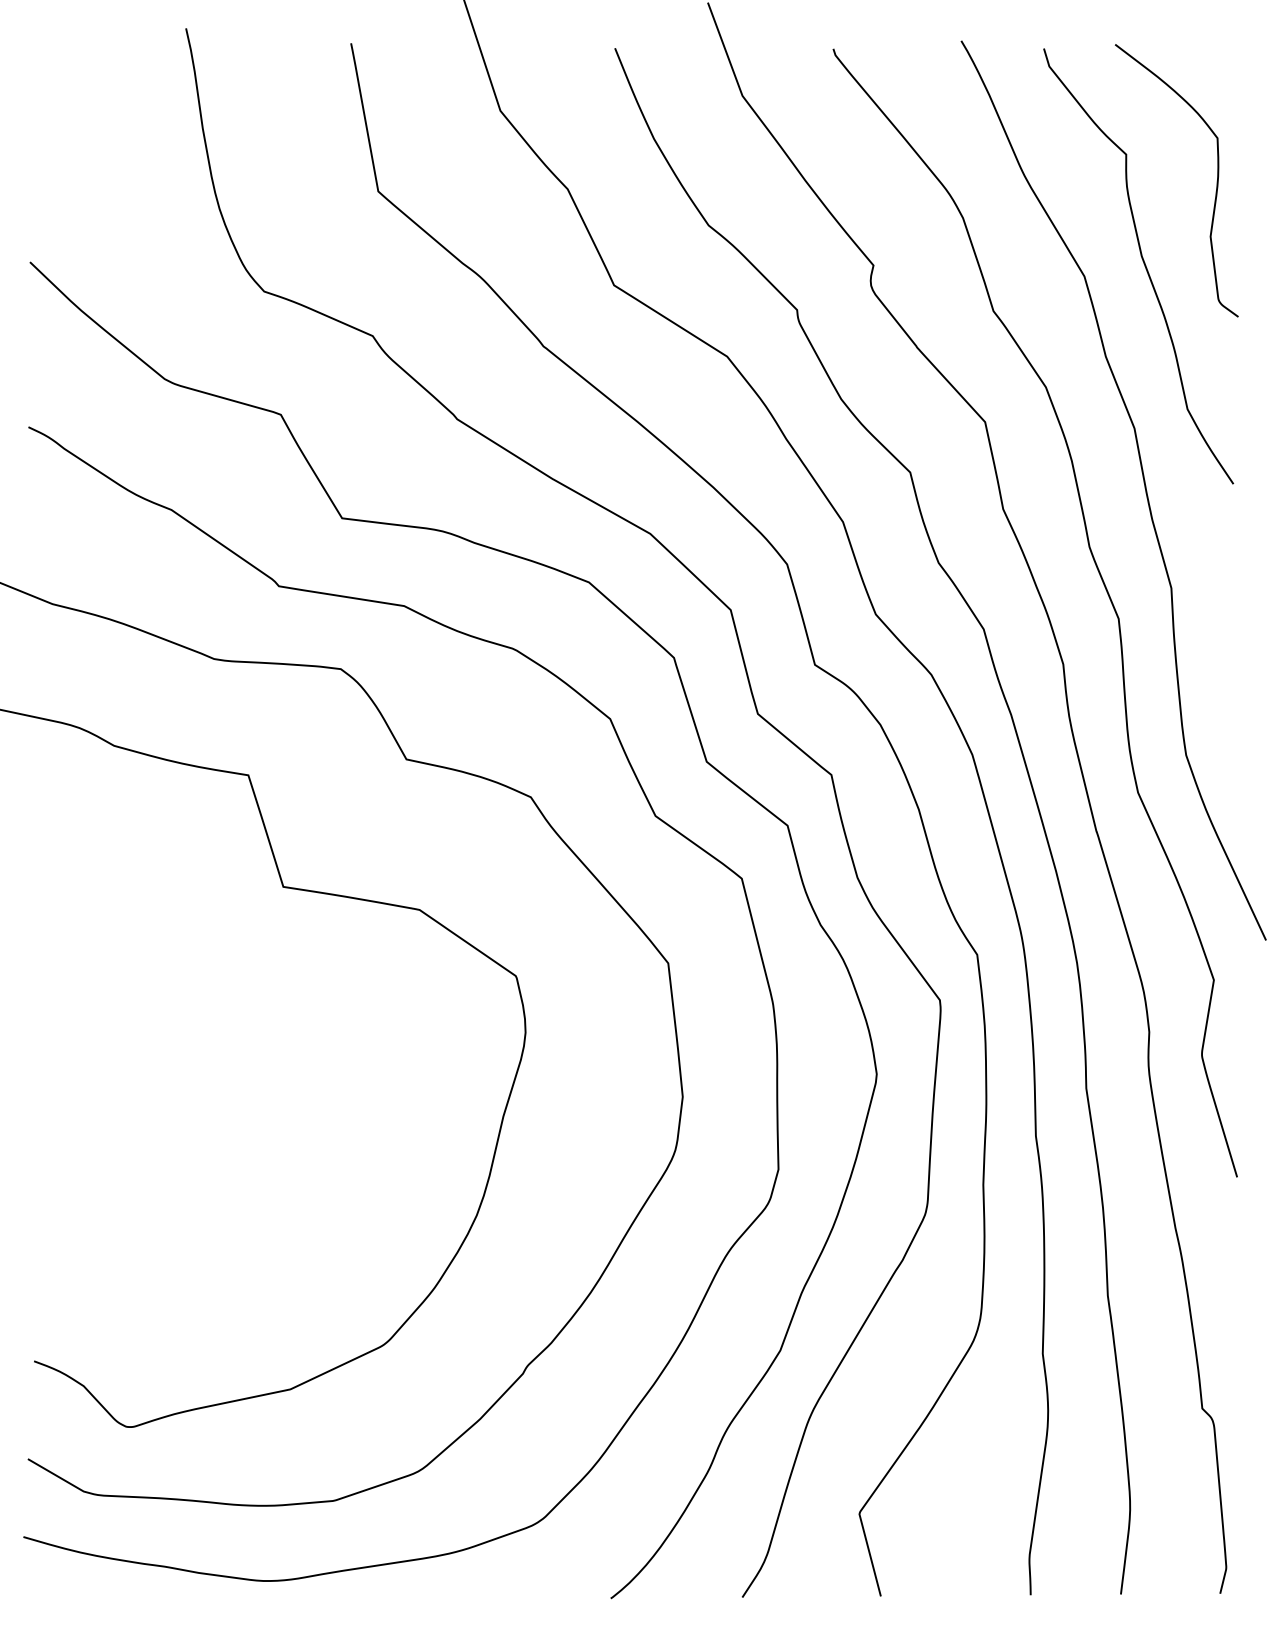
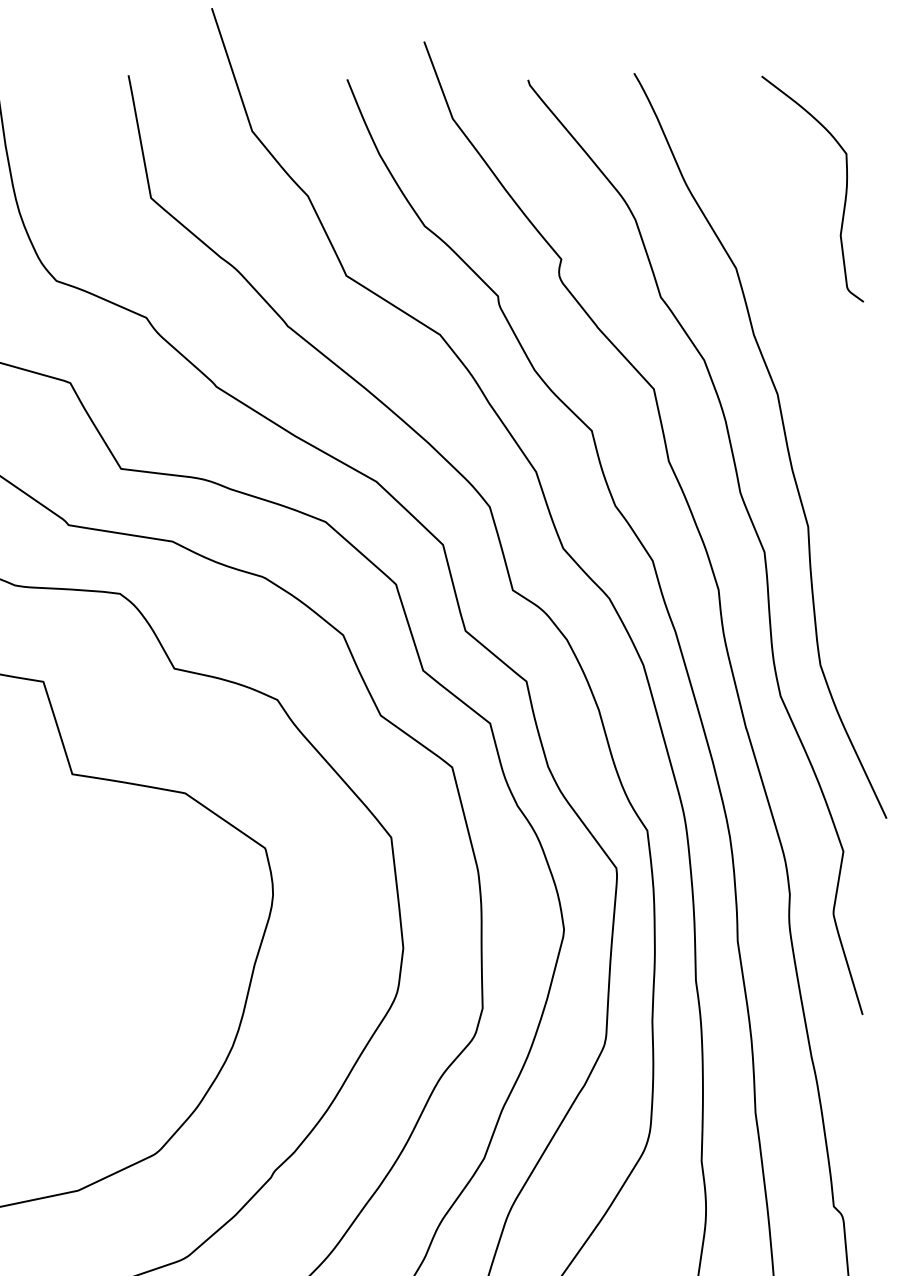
curve: (1143, 263) -> (785, 257), removed

